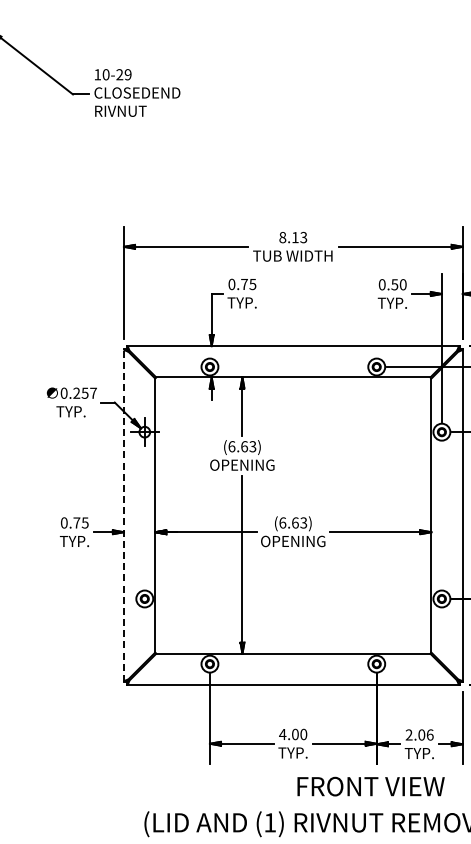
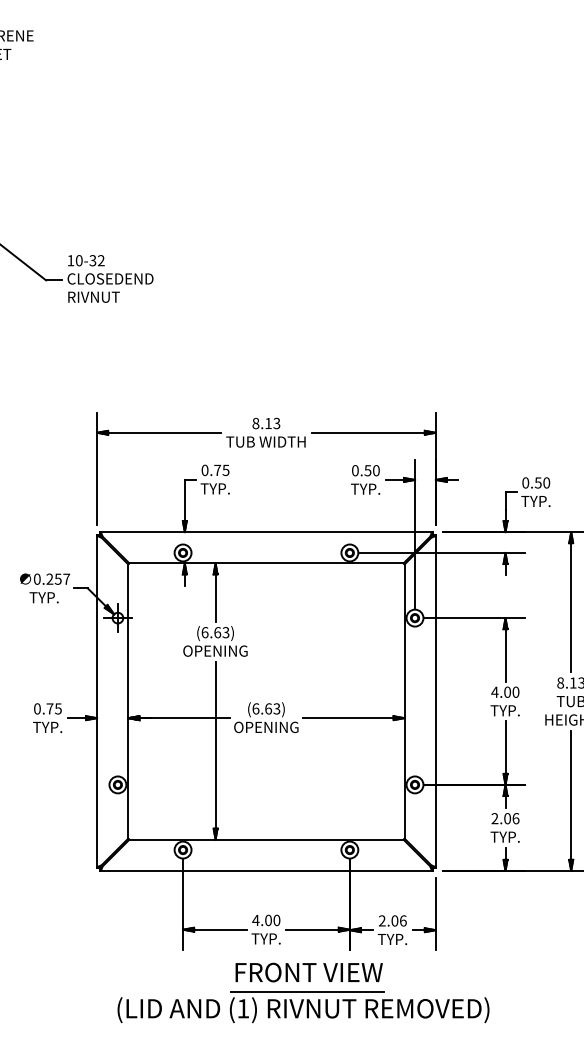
text: (123, 74) -> (96, 260), 10-29 -> 10-32
line: (124, 515) -> (97, 701), dashed -> solid
text: (370, 786) -> (308, 972), moved
line: (334, 805) -> (307, 991), added

